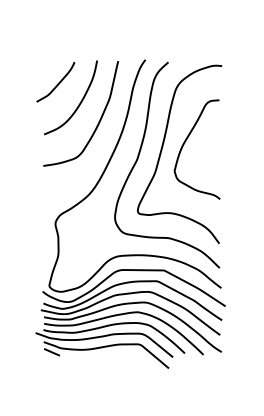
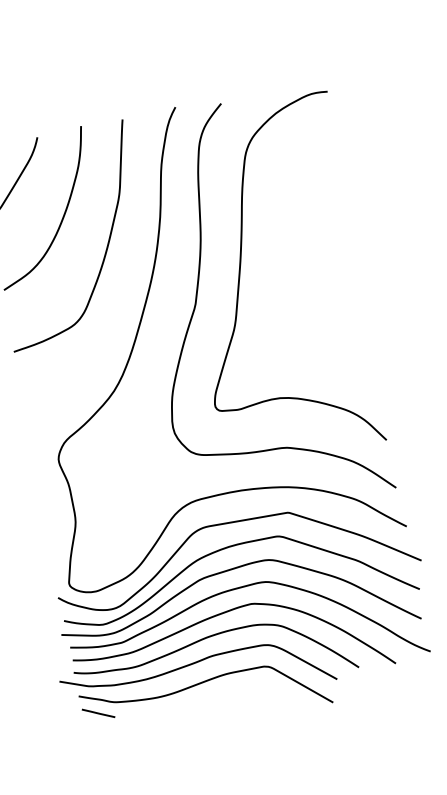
curve: (186, 141) -> (285, 252), removed

